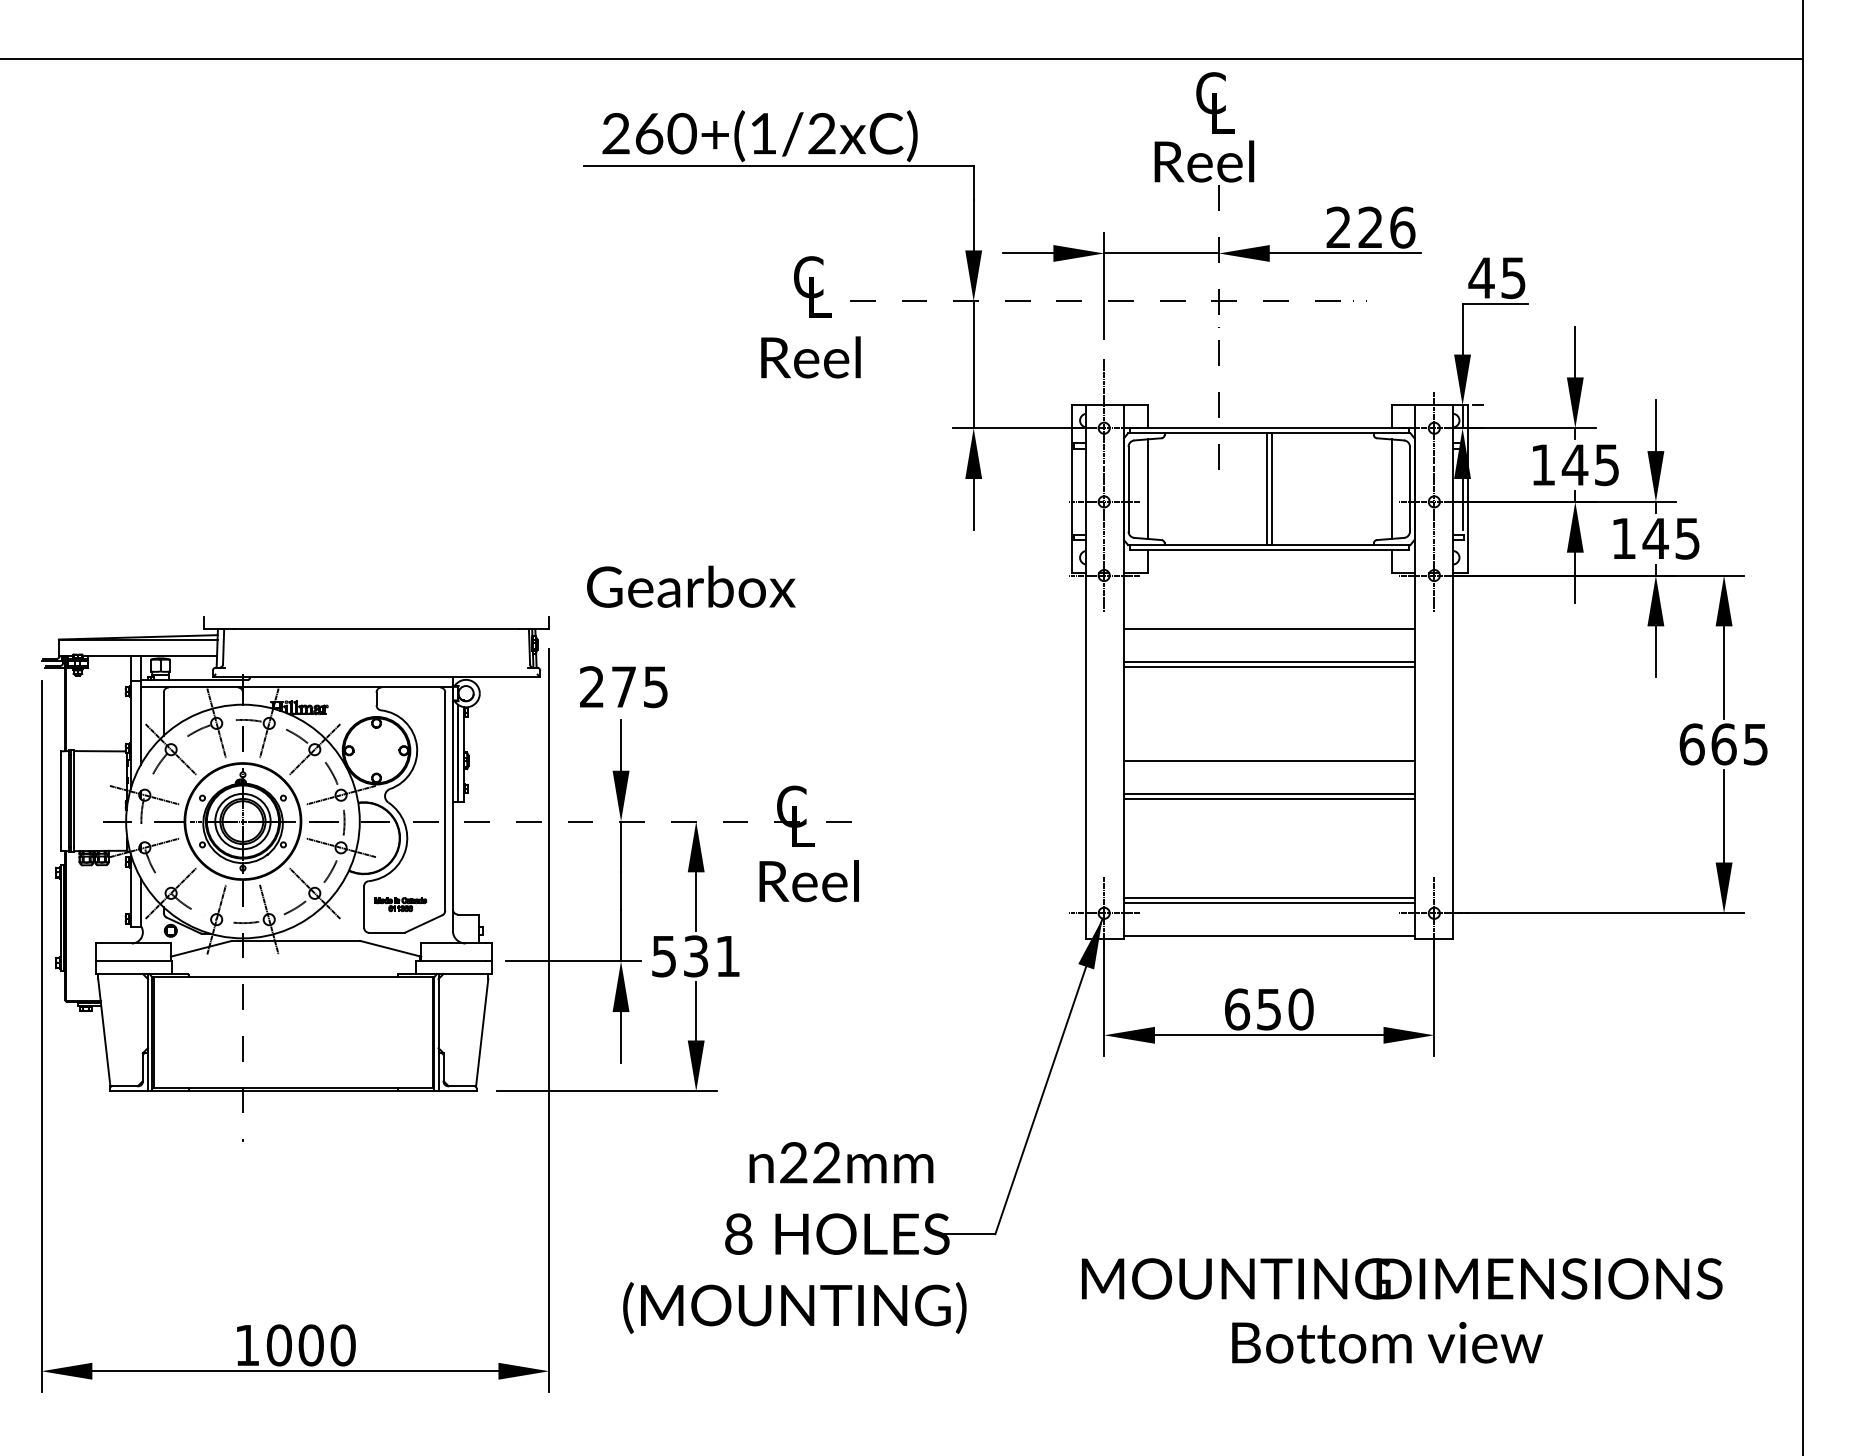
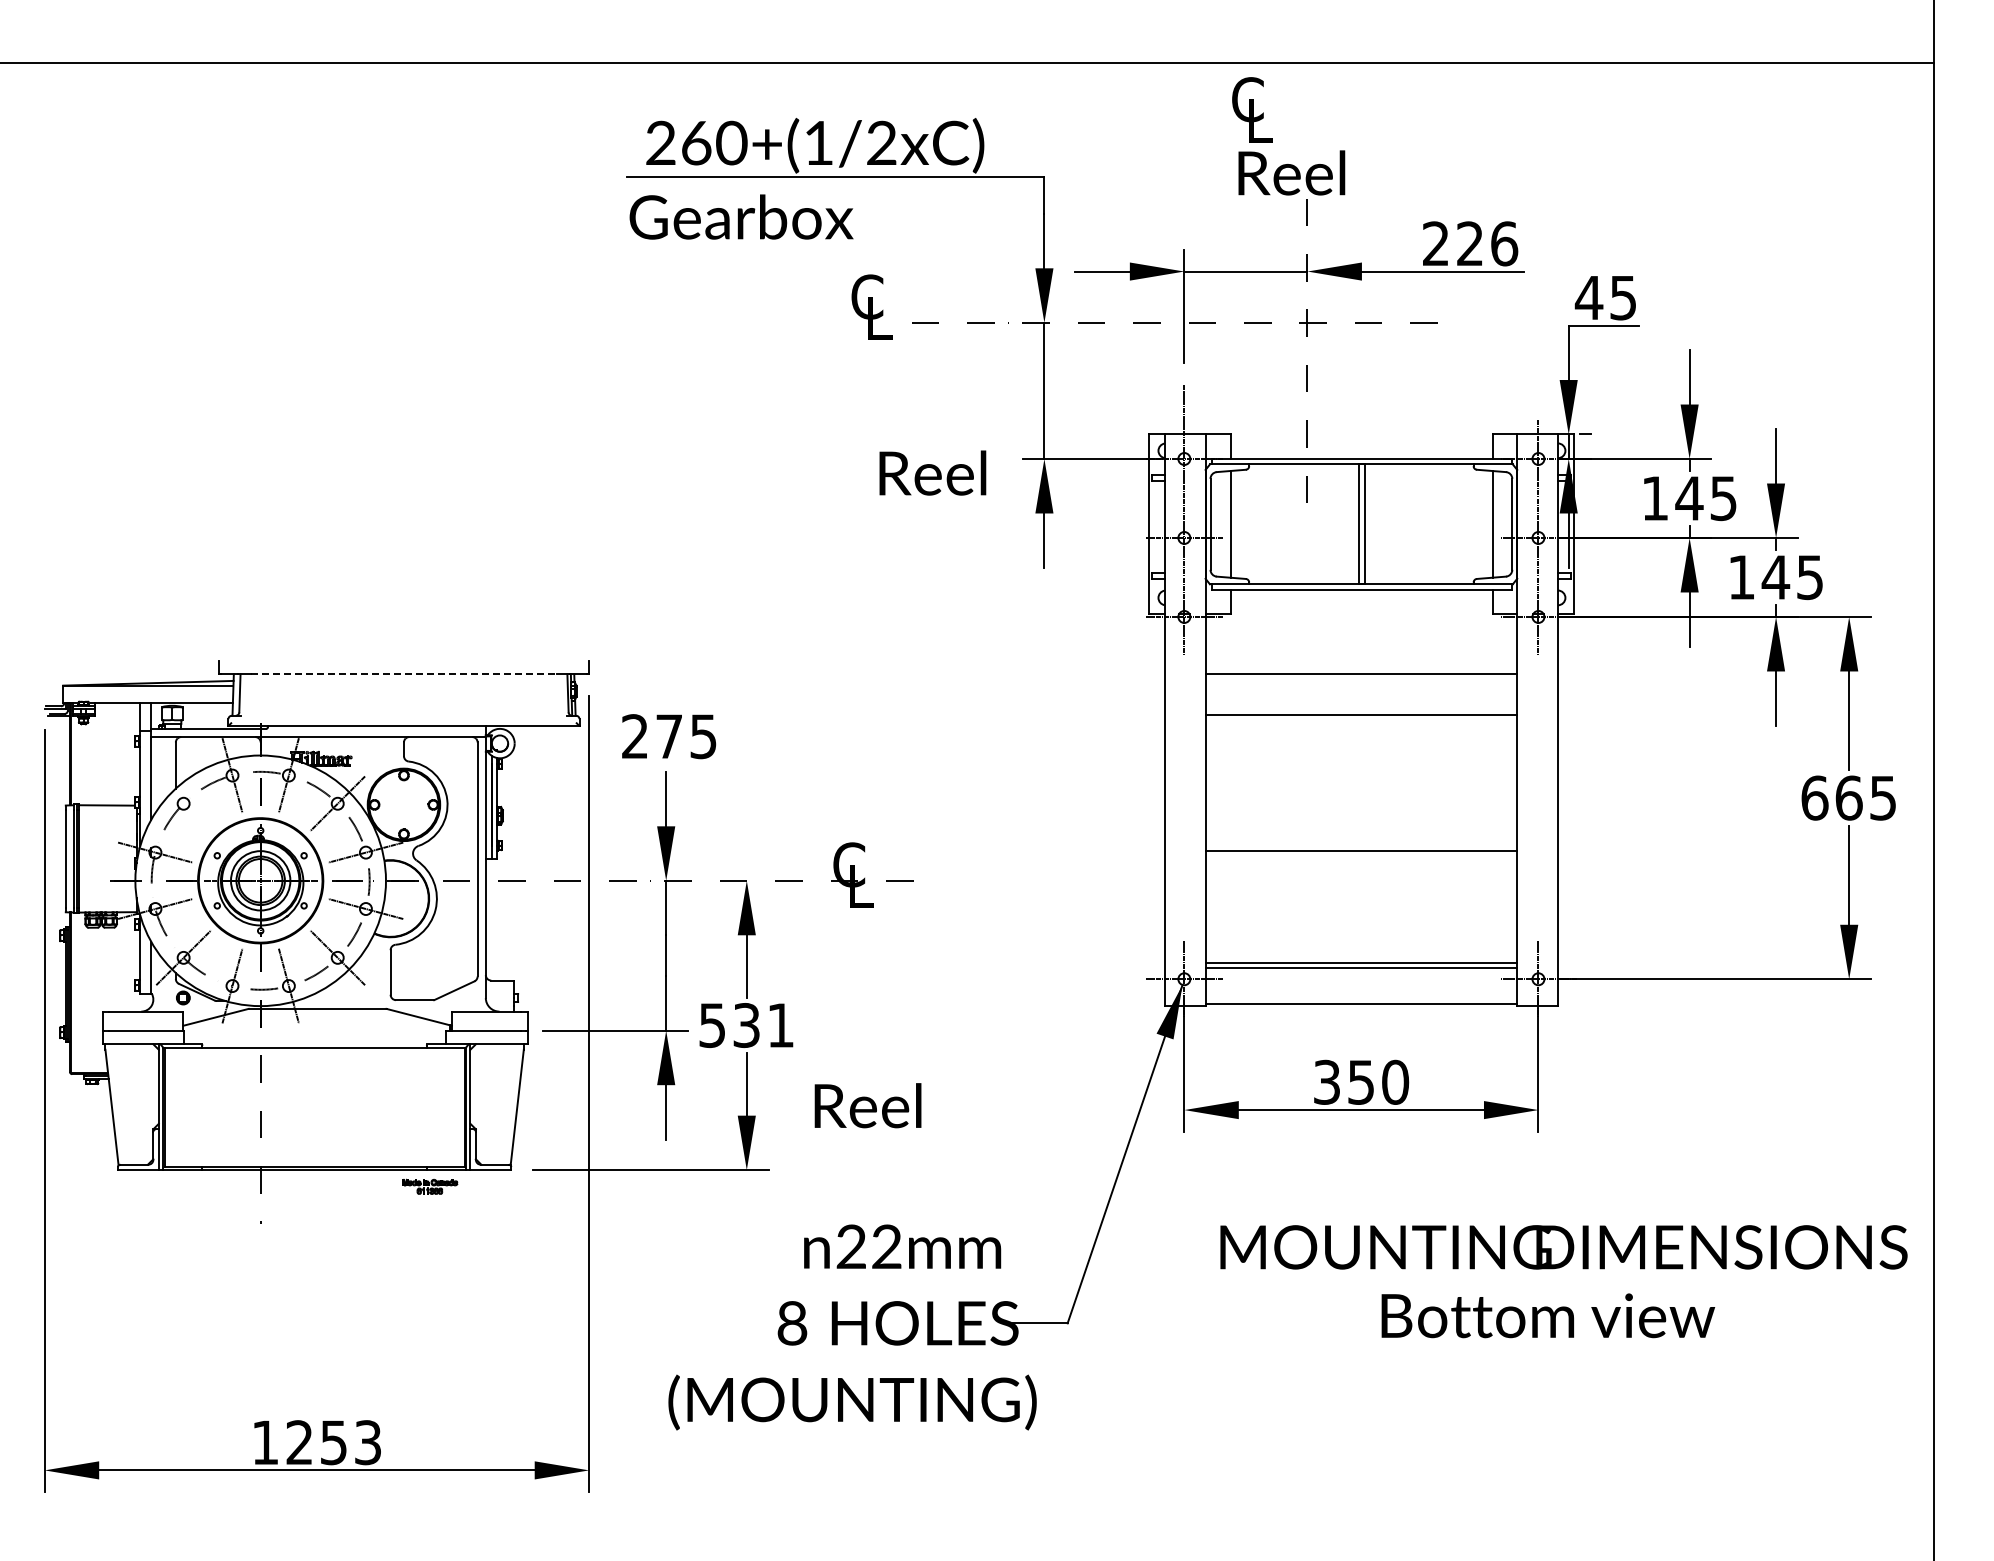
text: (1215, 102) -> (1252, 109), moved
text: (810, 356) -> (932, 472), moved
text: (691, 586) -> (741, 216), moved
line: (376, 629) -> (403, 674), solid -> dashed
line: (1269, 661) -> (1361, 709), removed
line: (170, 749) -> (183, 803), removed
line: (1269, 760) -> (1361, 815), removed
line: (1269, 798) -> (1361, 856), removed
text: (808, 880) -> (867, 1105), moved
part: (401, 904) -> (430, 1186), moved
text: (1236, 1008) -> (1326, 1081), 650 -> 350
text: (1401, 1310) -> (1563, 1281), moved
text: (310, 1345) -> (333, 1442), 1000 -> 1253

